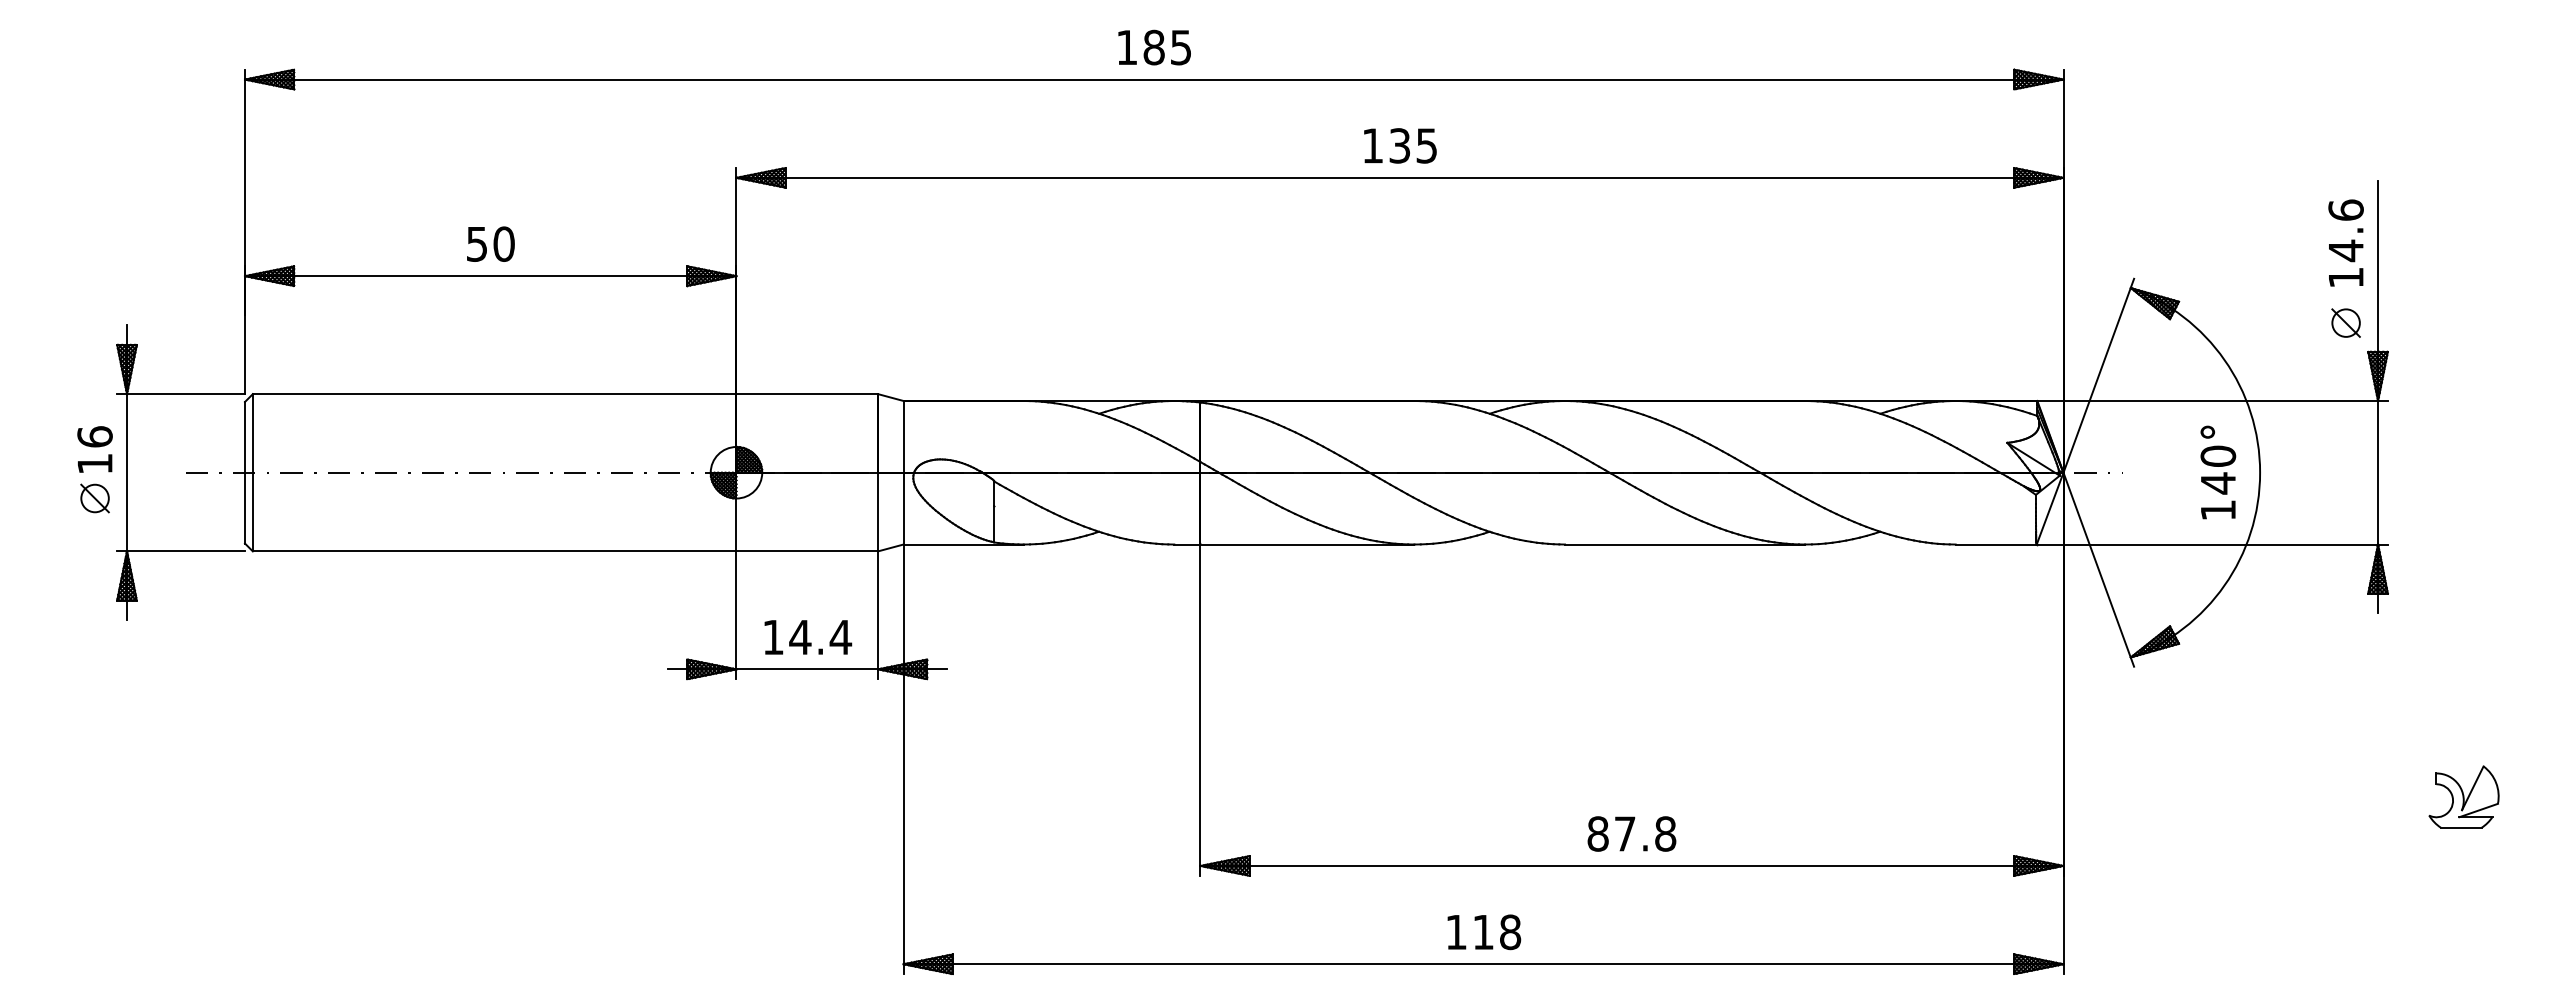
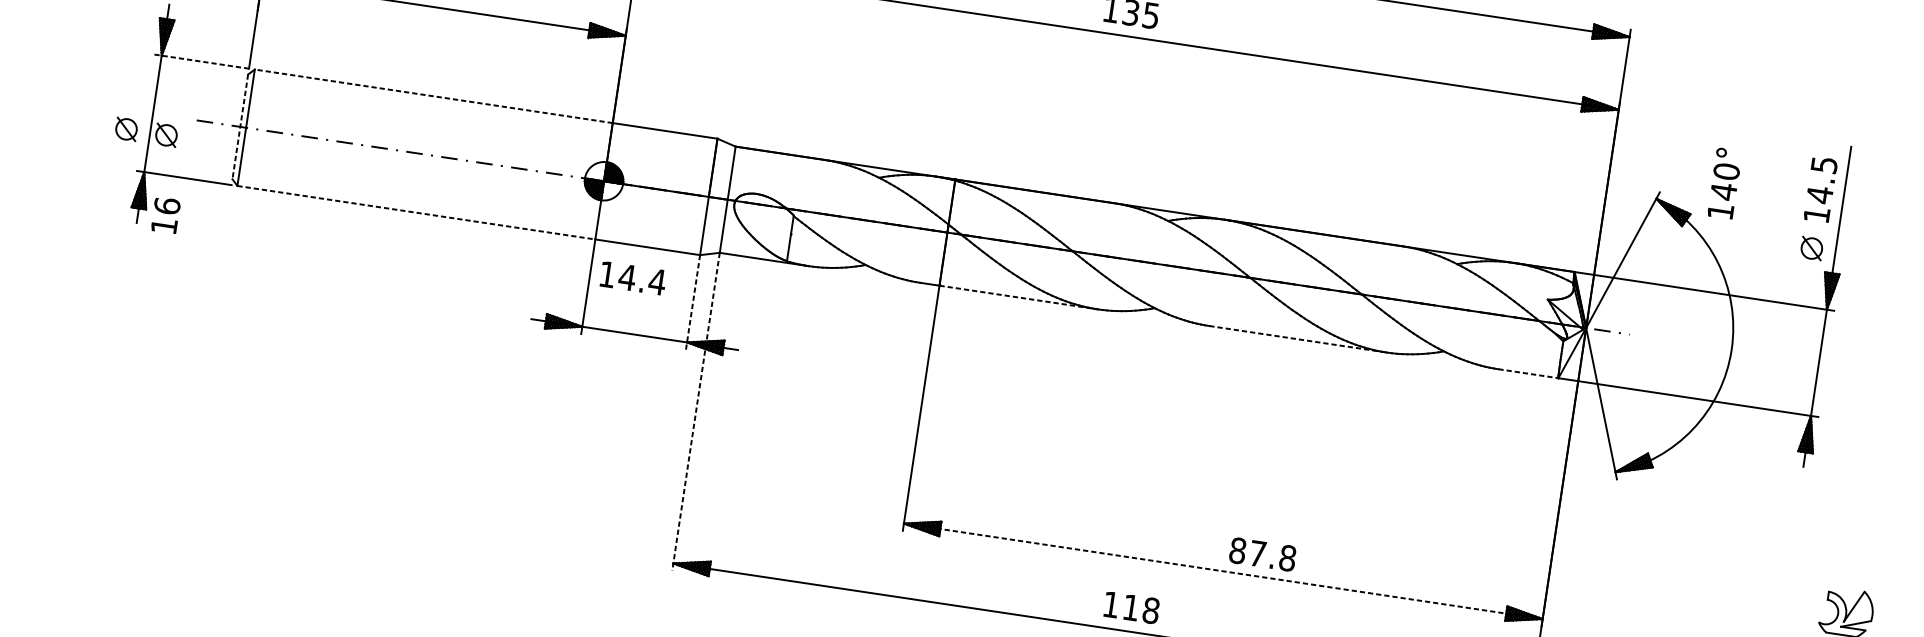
text: (2345, 209) -> (1823, 164), 14.6 -> 14.5
line: (181, 394) -> (201, 61), solid -> dashed
line: (494, 394) -> (433, 96), solid -> dashed
text: (94, 449) -> (165, 215), moved
line: (244, 472) -> (239, 126), solid -> dashed
text: (2218, 472) -> (1725, 183), moved
part: (148, 498) -> (166, 135), added
line: (1307, 544) -> (1018, 297), solid -> dashed
line: (1685, 544) -> (1298, 339), solid -> dashed
line: (1996, 544) -> (1528, 373), solid -> dashed
line: (494, 551) -> (416, 212), solid -> dashed
line: (878, 615) -> (693, 302), solid -> dashed
text: (808, 637) -> (633, 278), moved
line: (903, 759) -> (695, 411), solid -> dashed
text: (1631, 833) -> (1262, 554), moved
line: (1631, 865) -> (1223, 570), solid -> dashed
text: (1484, 932) -> (1131, 608), moved

